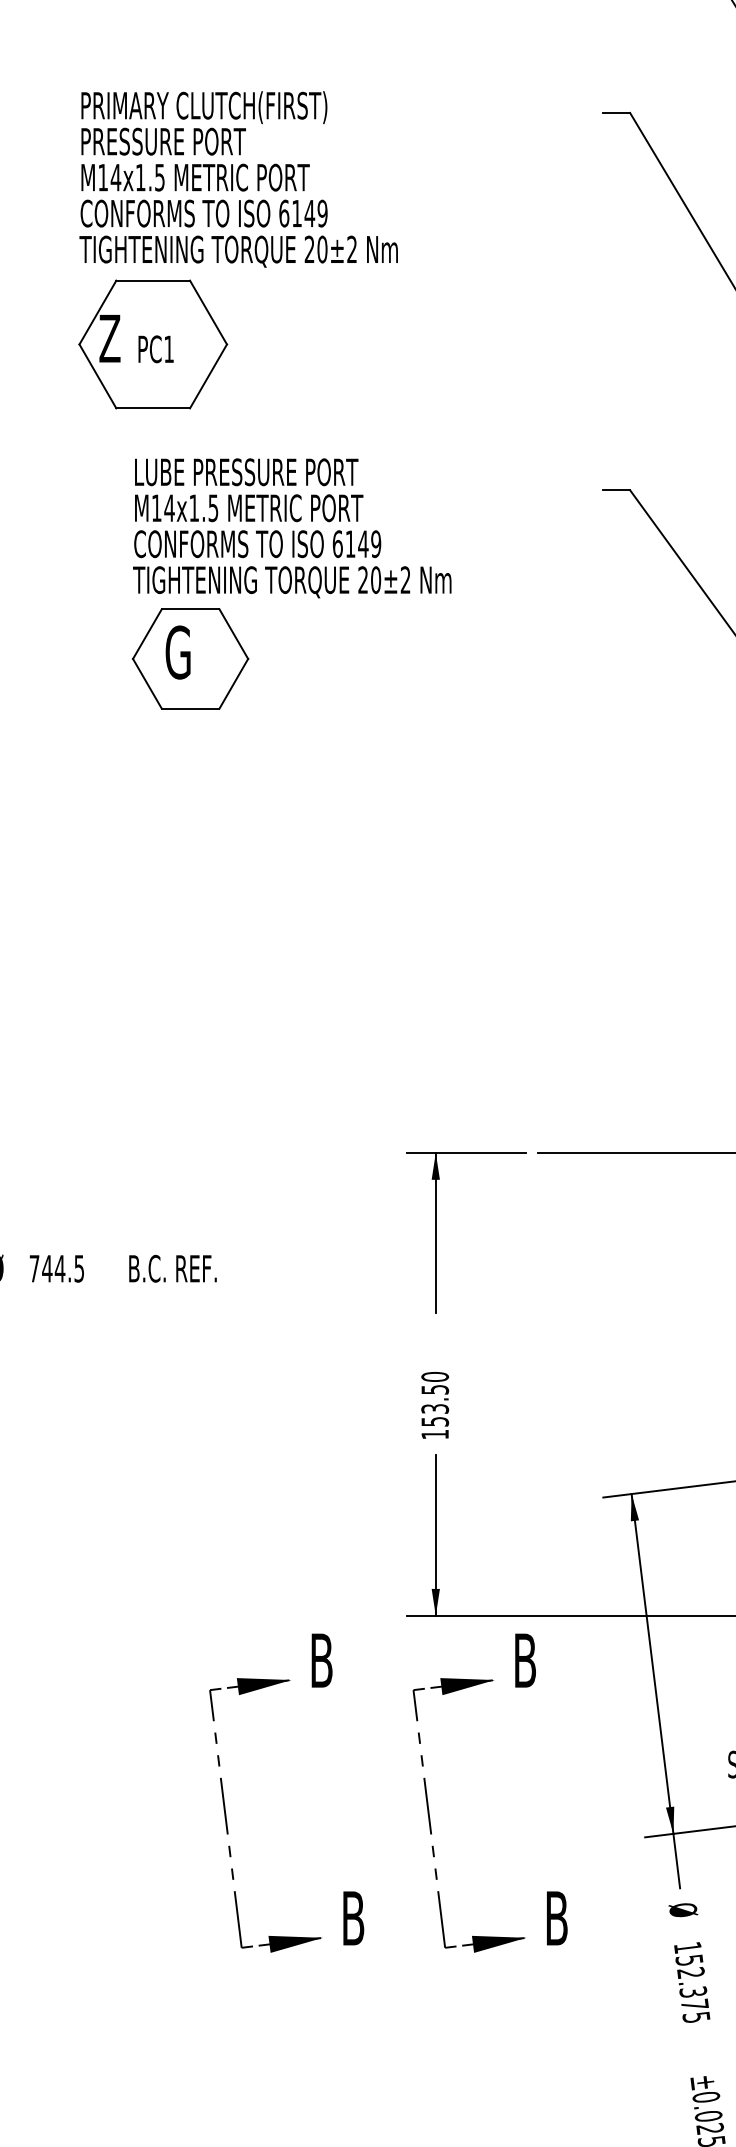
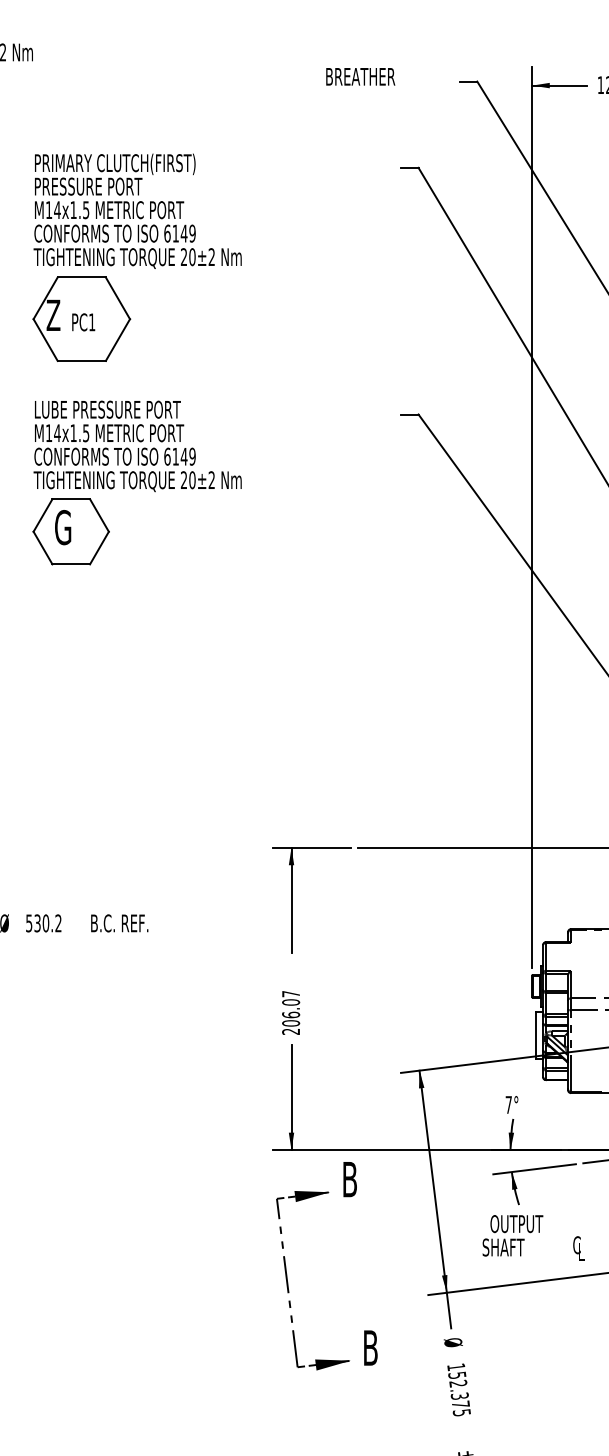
part: (236, 250) -> (136, 257), moved
part: (290, 583) -> (136, 482), moved
text: (56, 1268) -> (43, 923), 744.5 -> 530.2
text: (435, 1405) -> (291, 1012), 153.50 -> 206.07
part: (226, 1805) -> (154, 1274), removed

